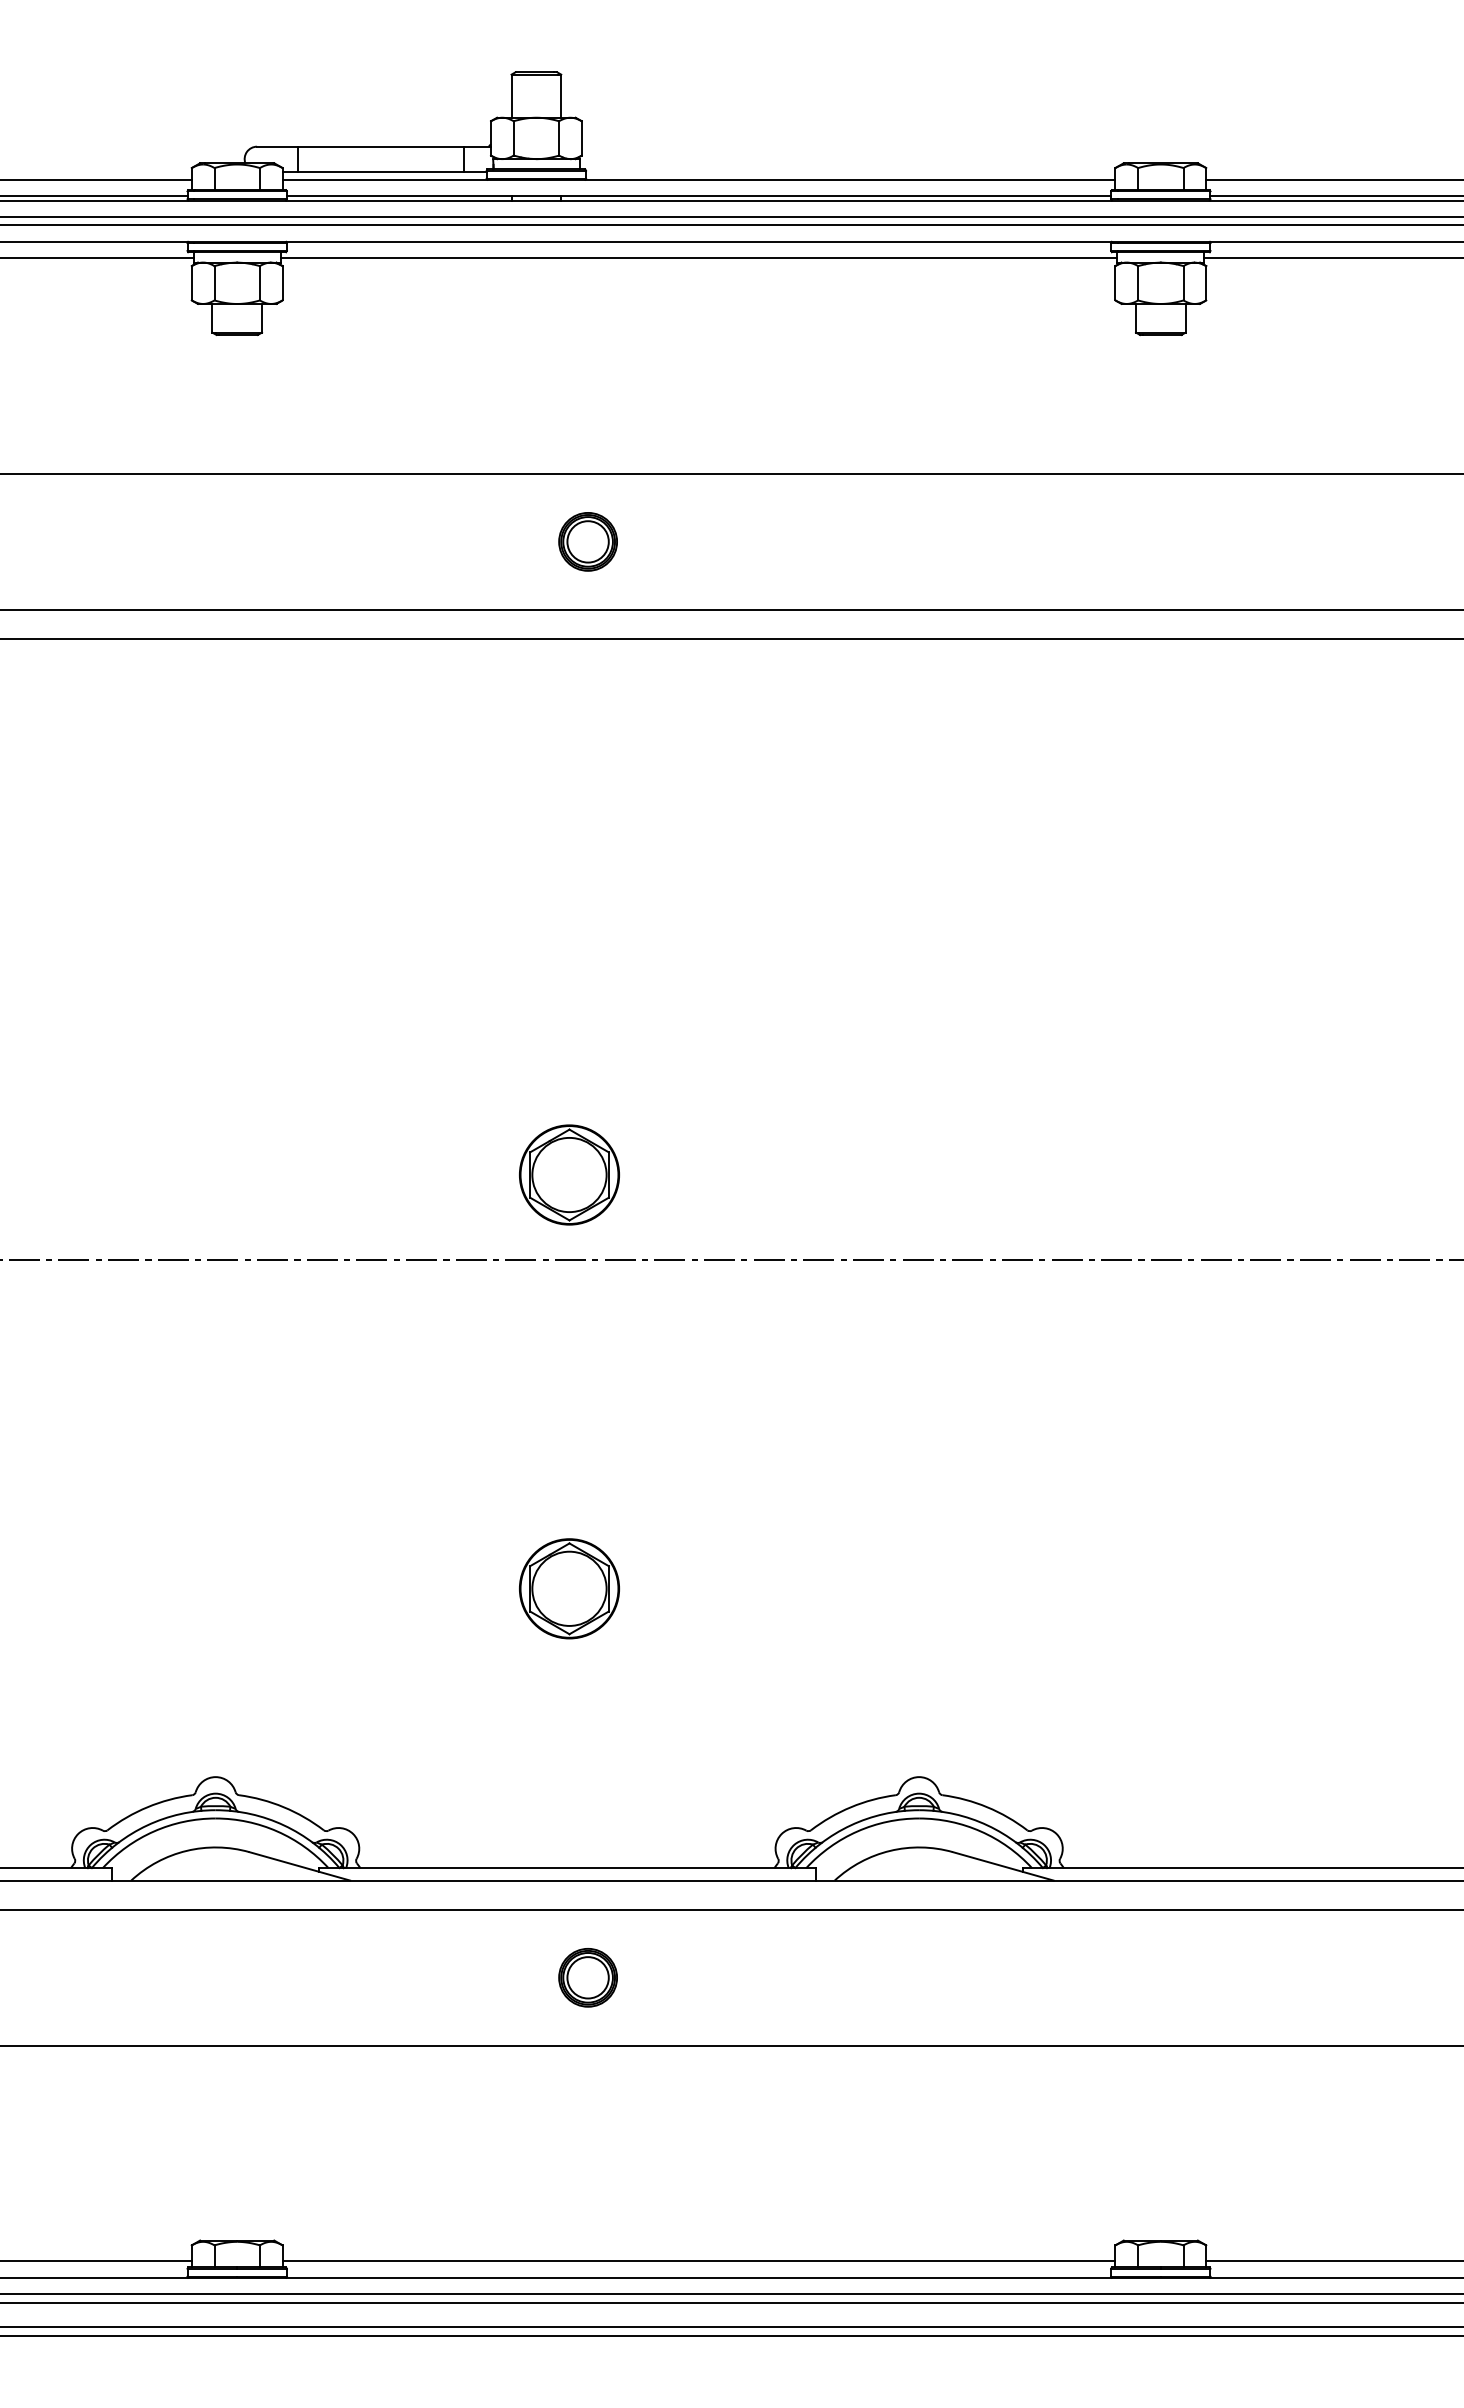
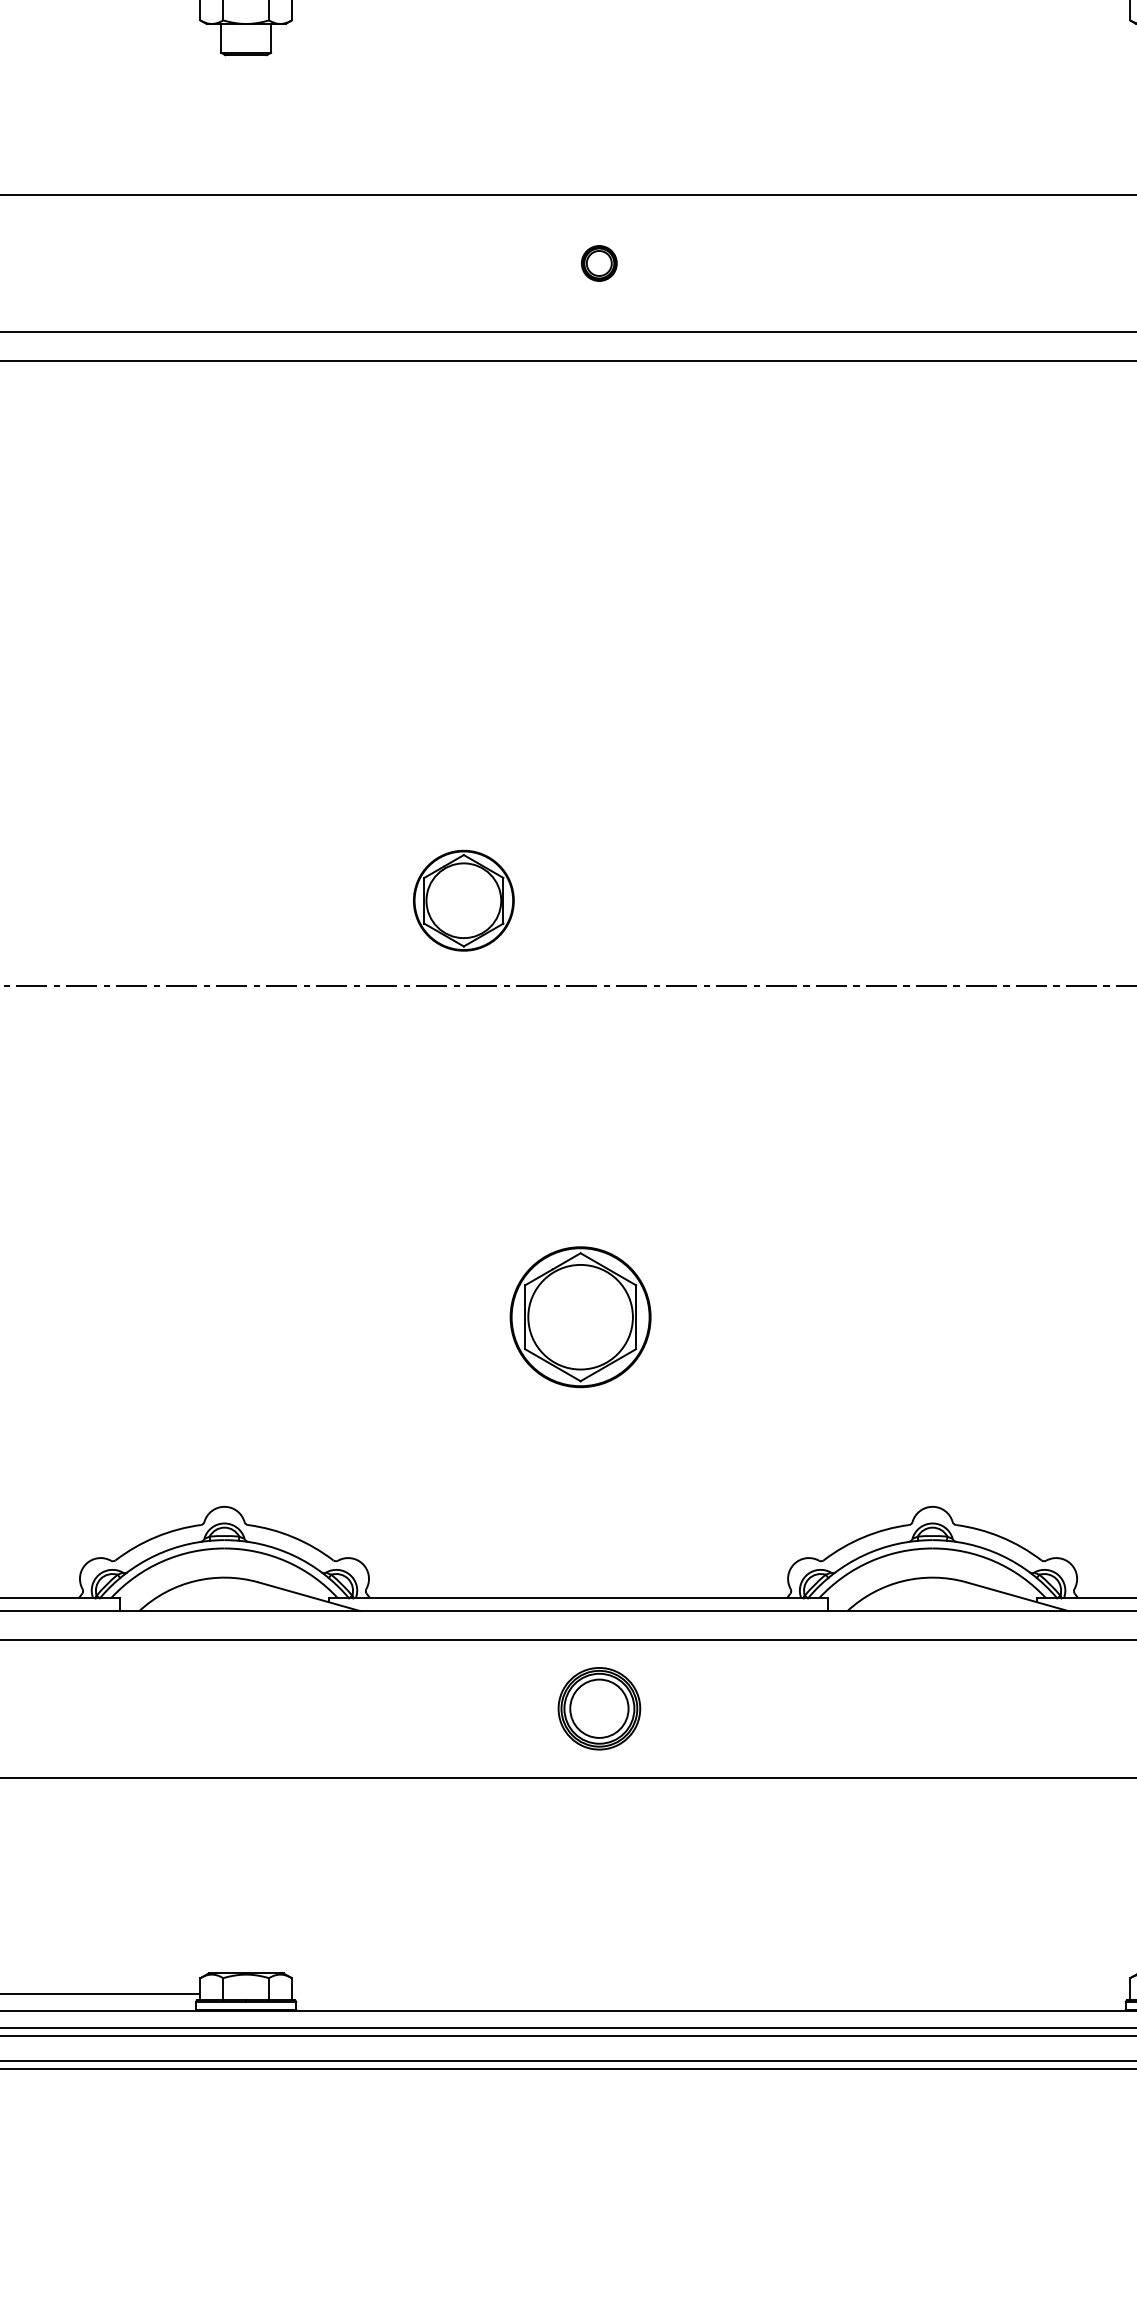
part: (587, 541) -> (598, 263), size x0.6
part: (569, 1174) -> (463, 900), moved
part: (569, 1588) -> (580, 1316), size x1.4
part: (587, 1977) -> (598, 1708), size x1.4
line: (698, 2261) -> (710, 1994), removed

